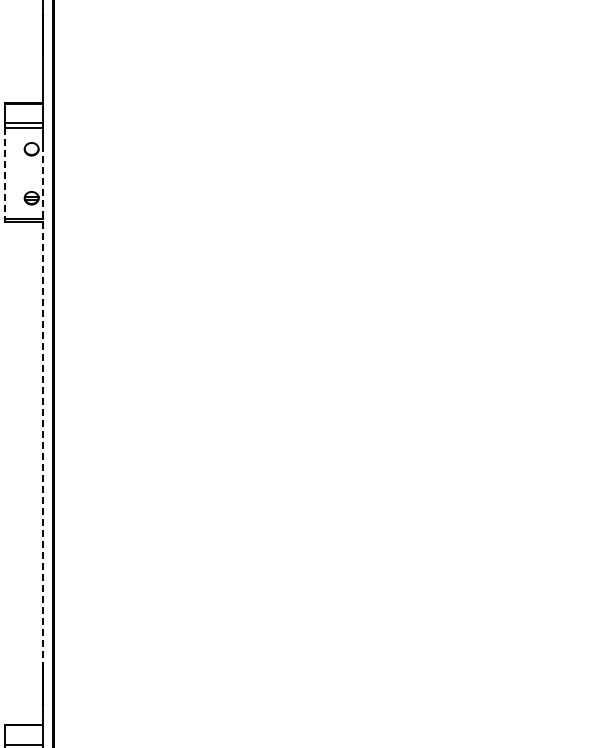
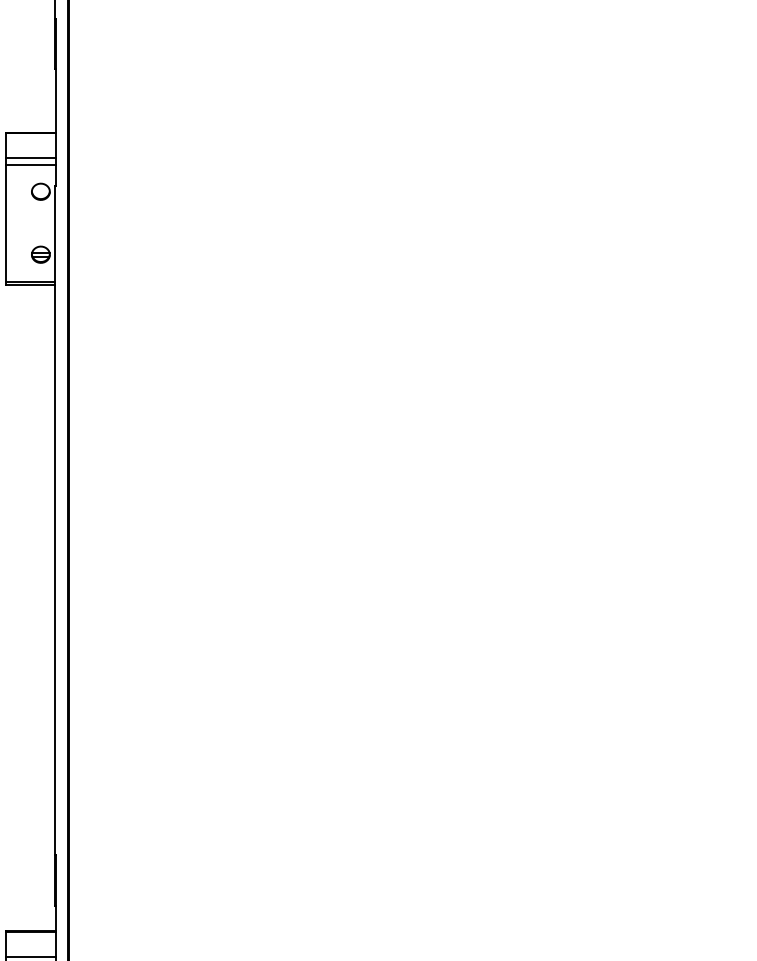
line: (4, 173) -> (5, 222), dashed -> solid
line: (43, 405) -> (56, 520), dashed -> solid

